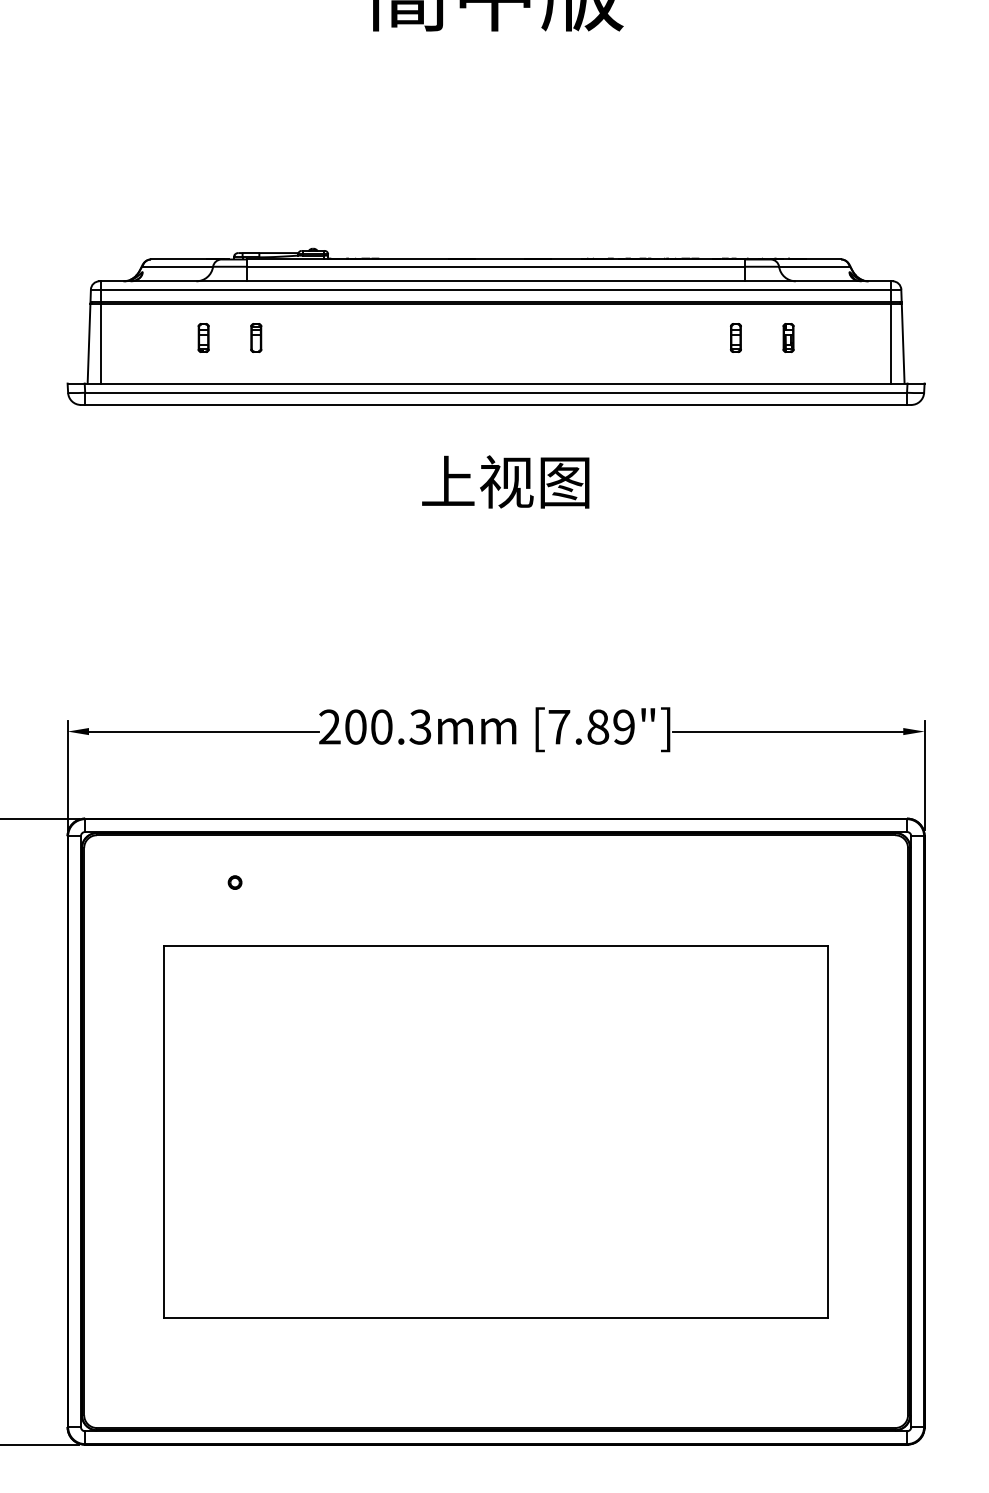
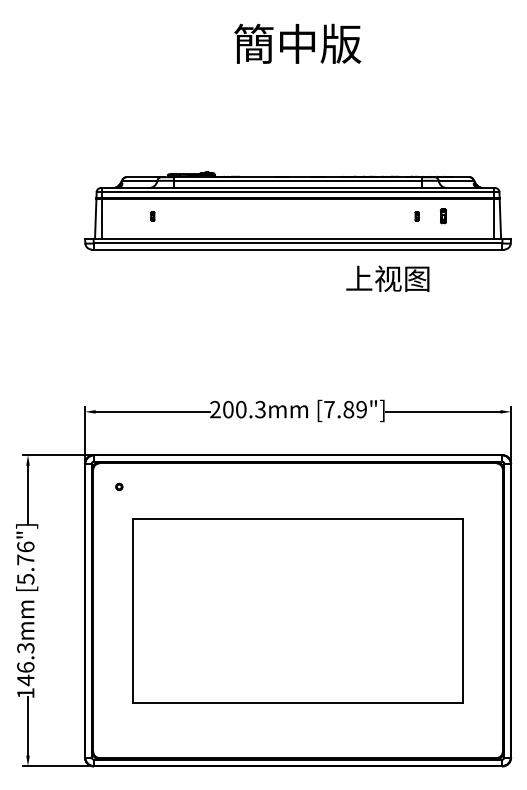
part: (203, 338) -> (152, 216), size x0.6
part: (255, 338) -> (178, 216), removed
part: (734, 338) -> (416, 216), size x0.6
text: (505, 481) -> (387, 278), moved
part: (235, 881) -> (119, 486), moved

